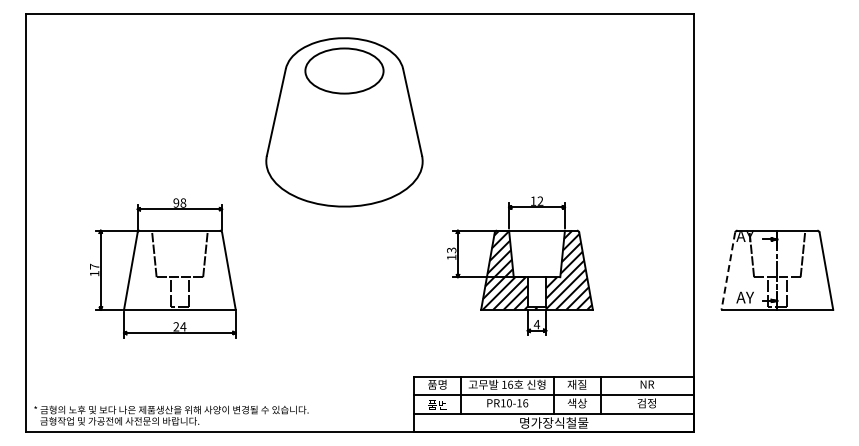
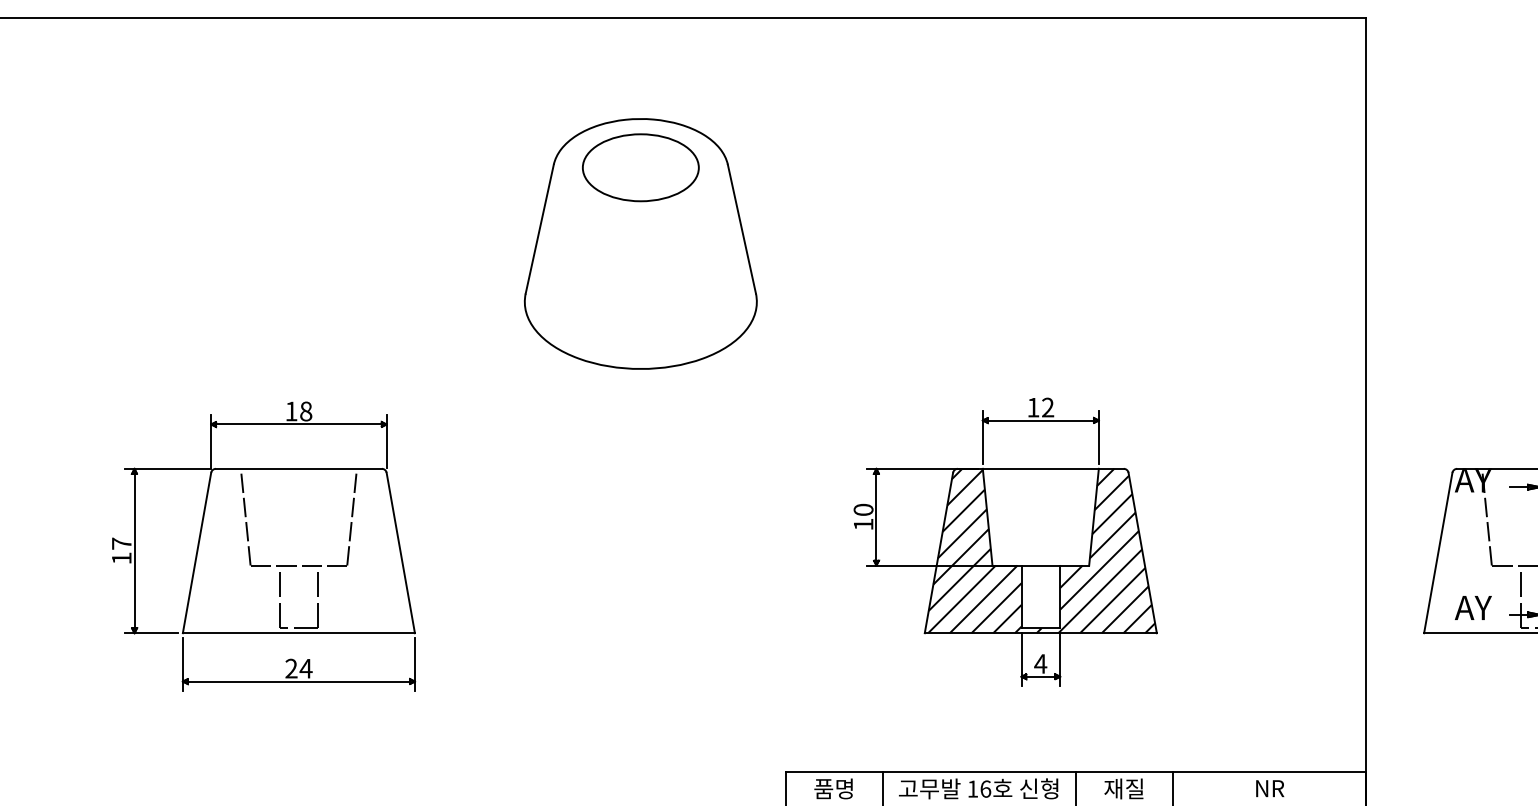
part: (344, 122) -> (640, 244), size x0.71
text: (176, 202) -> (291, 410), 98 -> 18
text: (451, 250) -> (863, 510), 13 -> 10
line: (728, 271) -> (1438, 553), dashed -> solid

